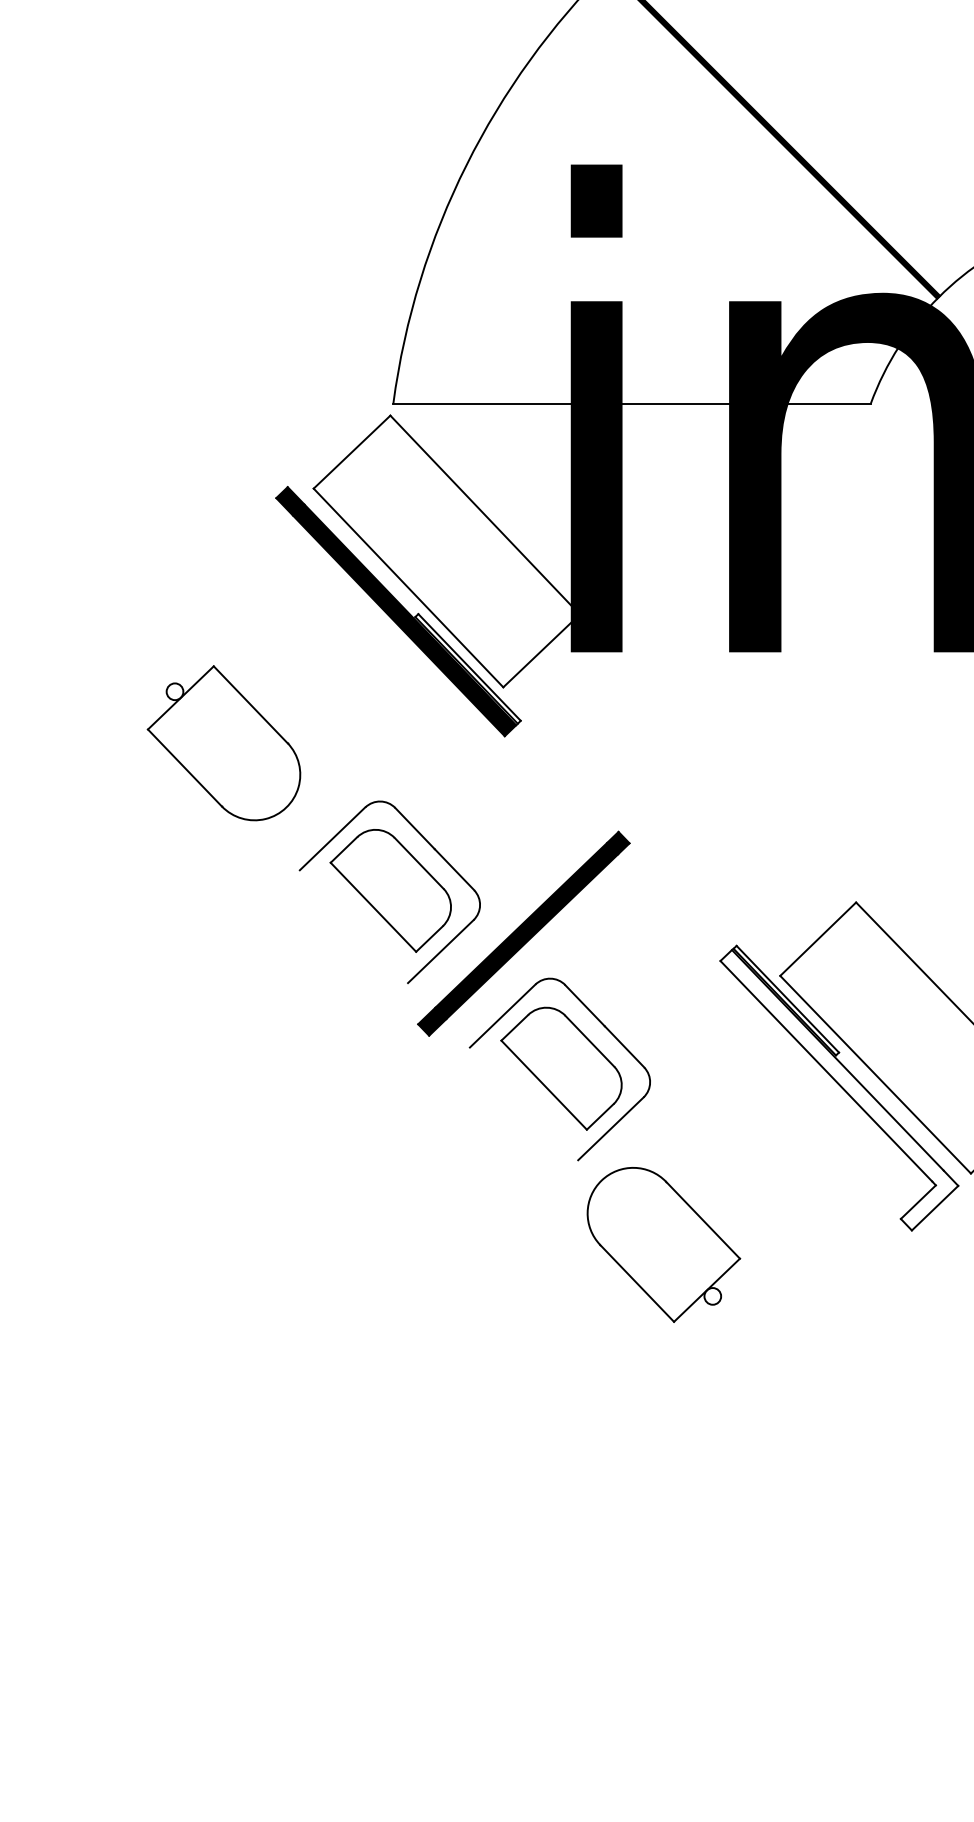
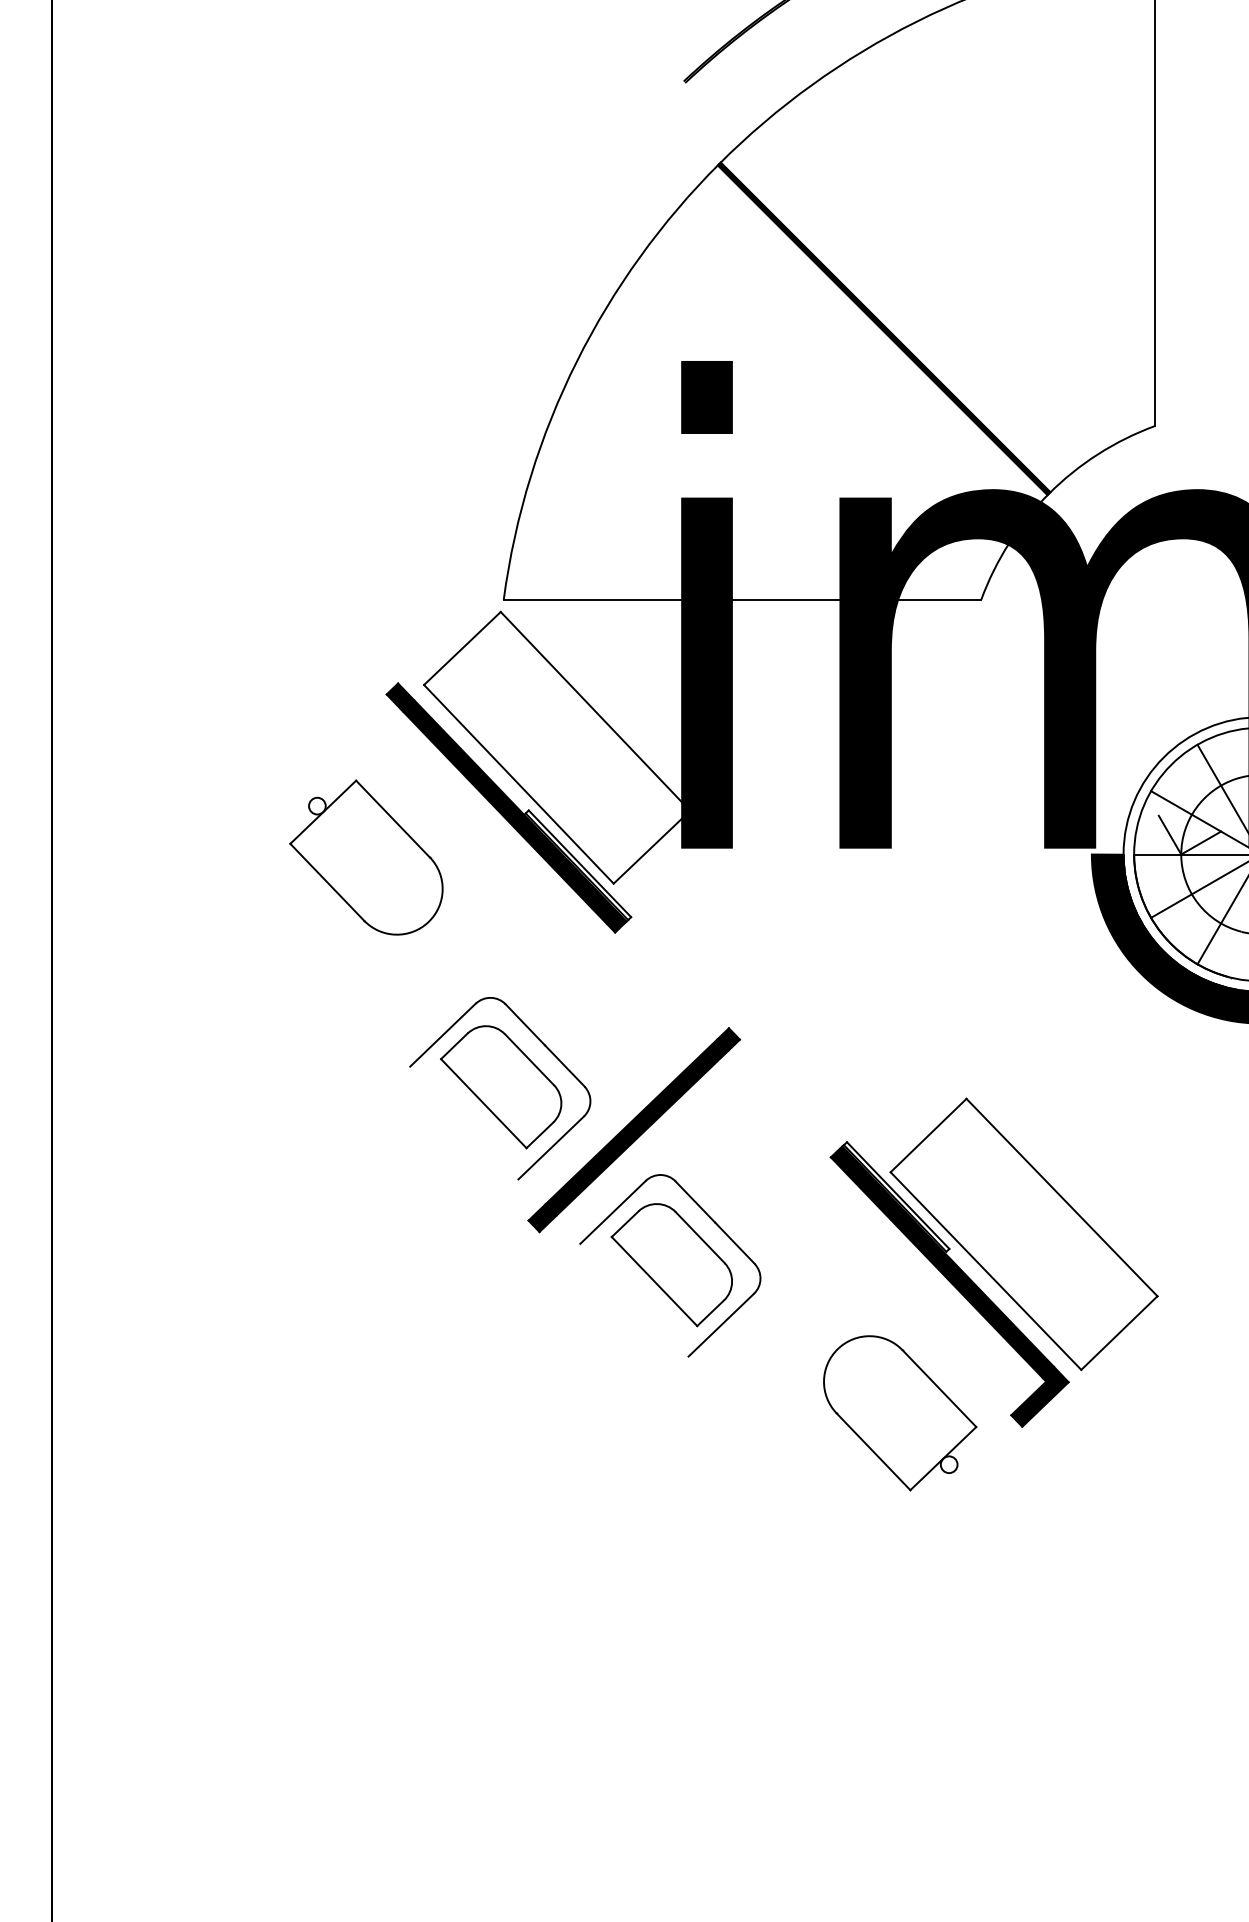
part: (224, 743) -> (366, 857), moved
fill: (839, 1090) -> (949, 1286), added
part: (664, 1245) -> (900, 1413), moved

